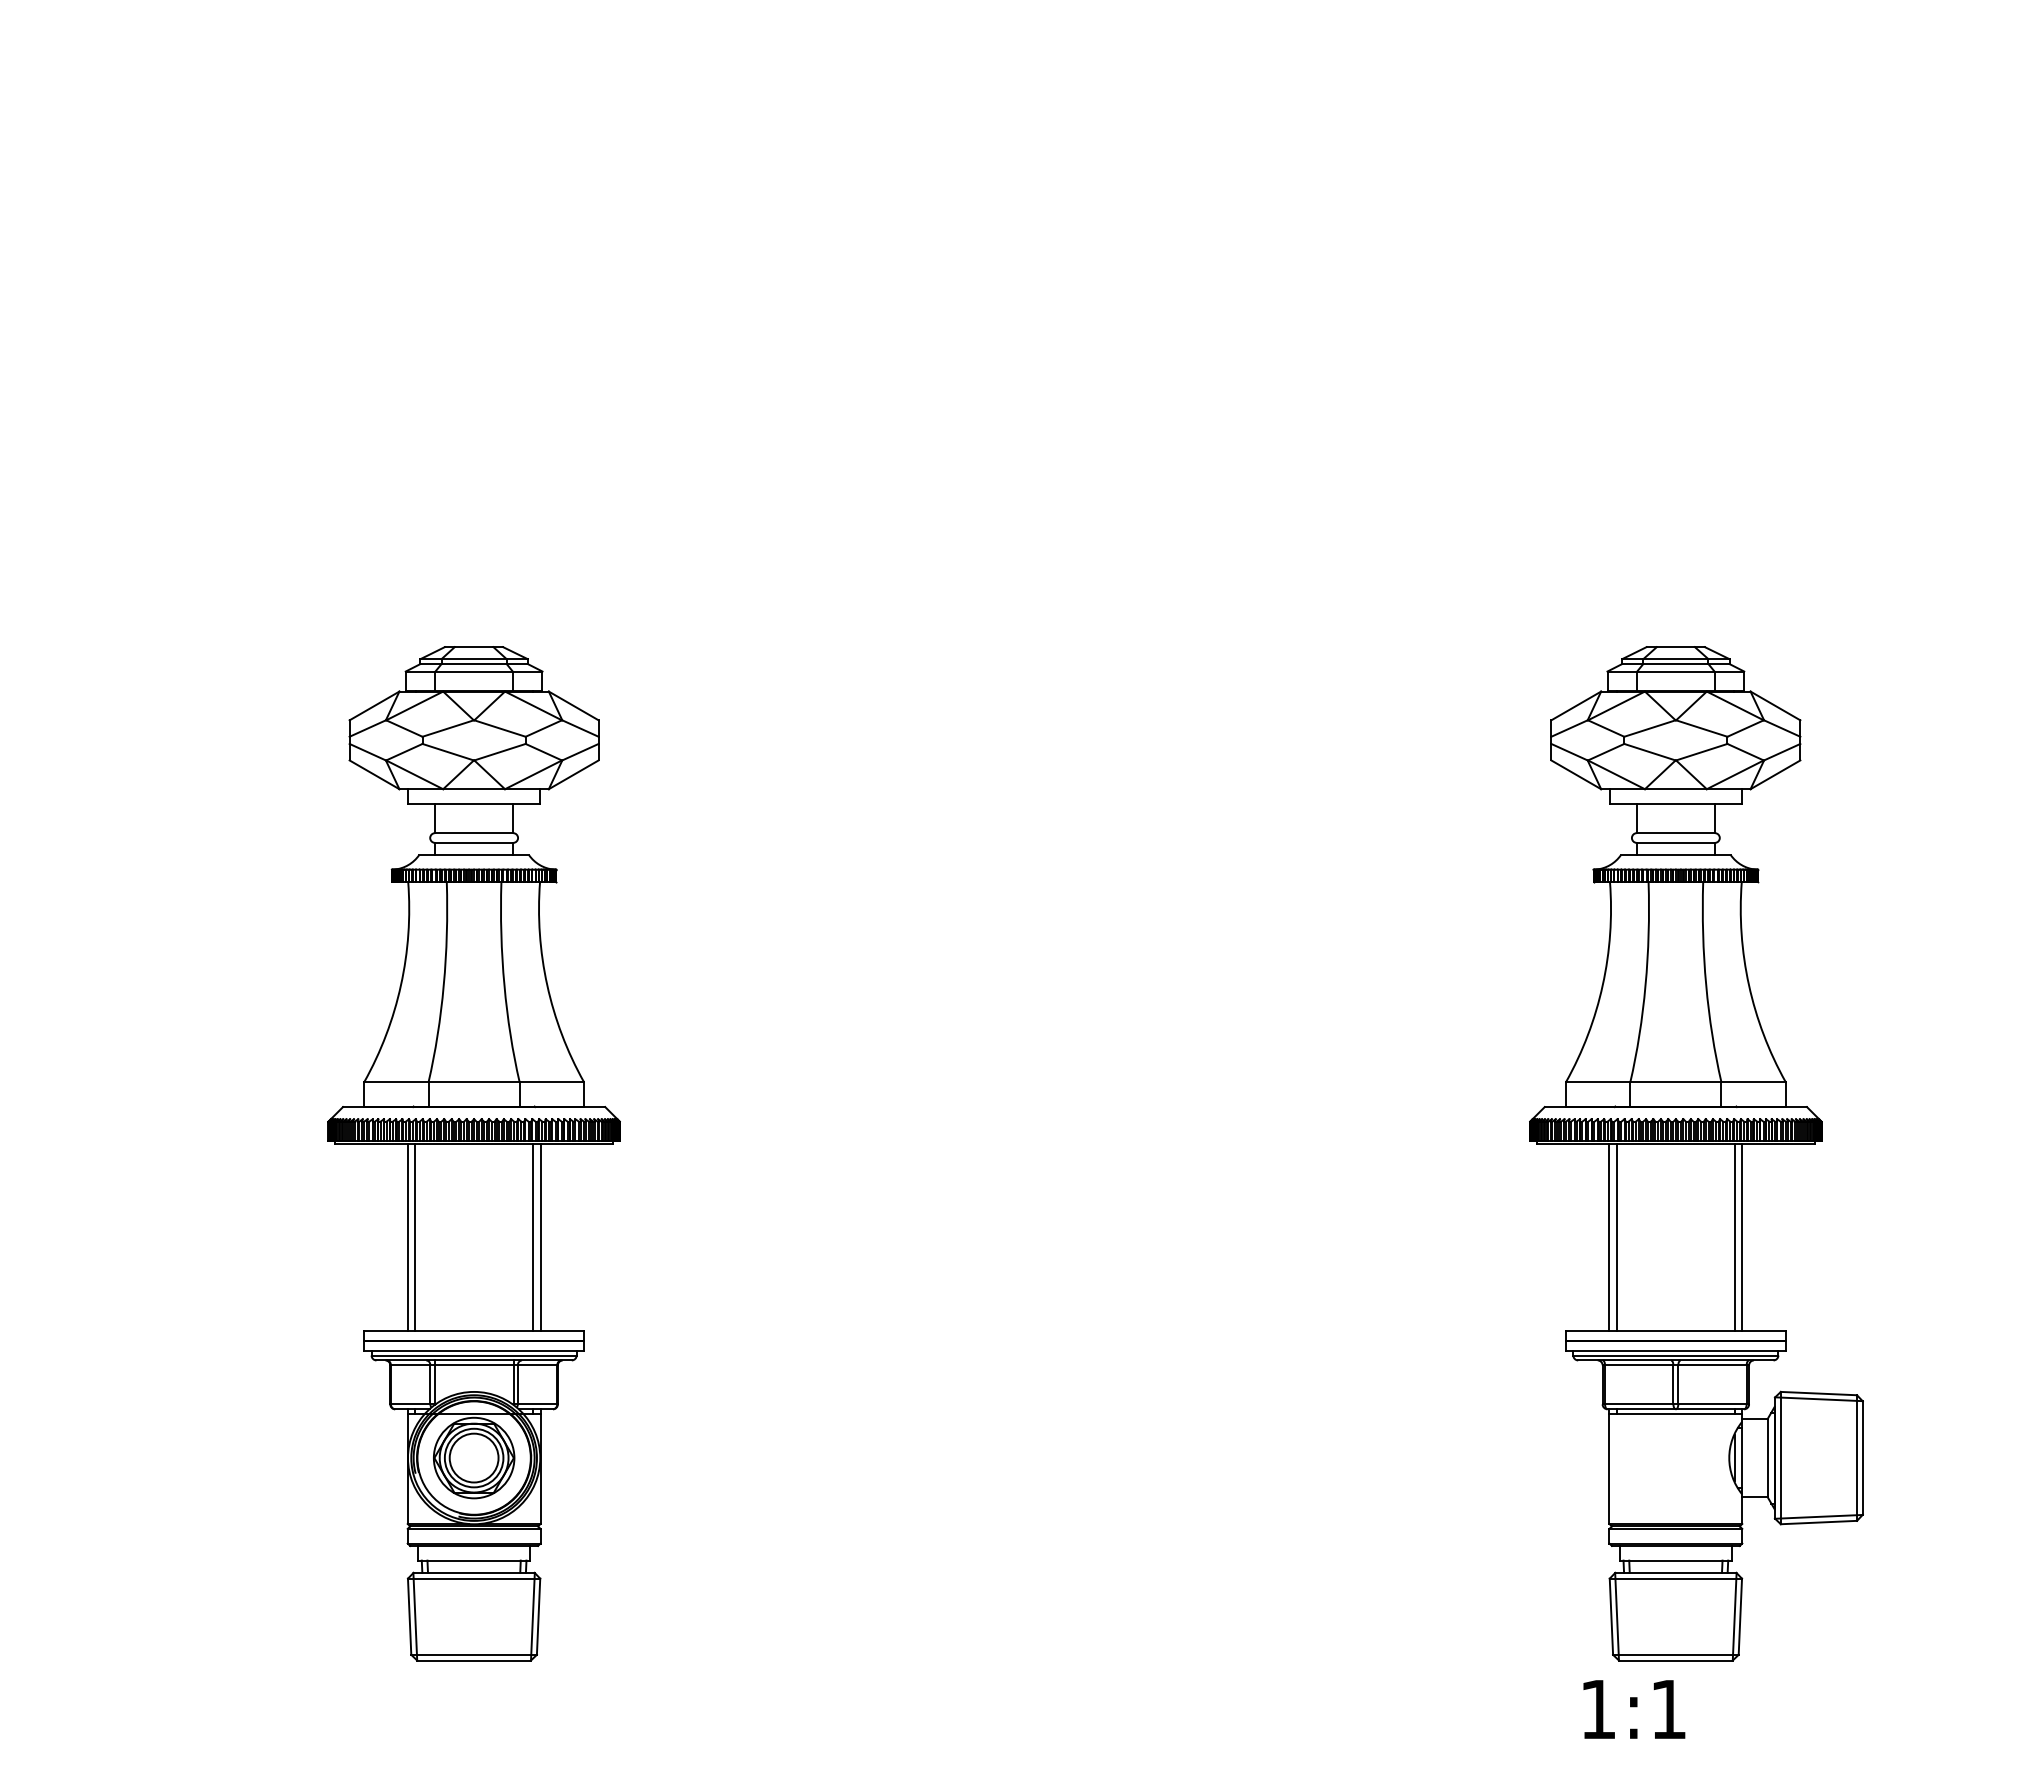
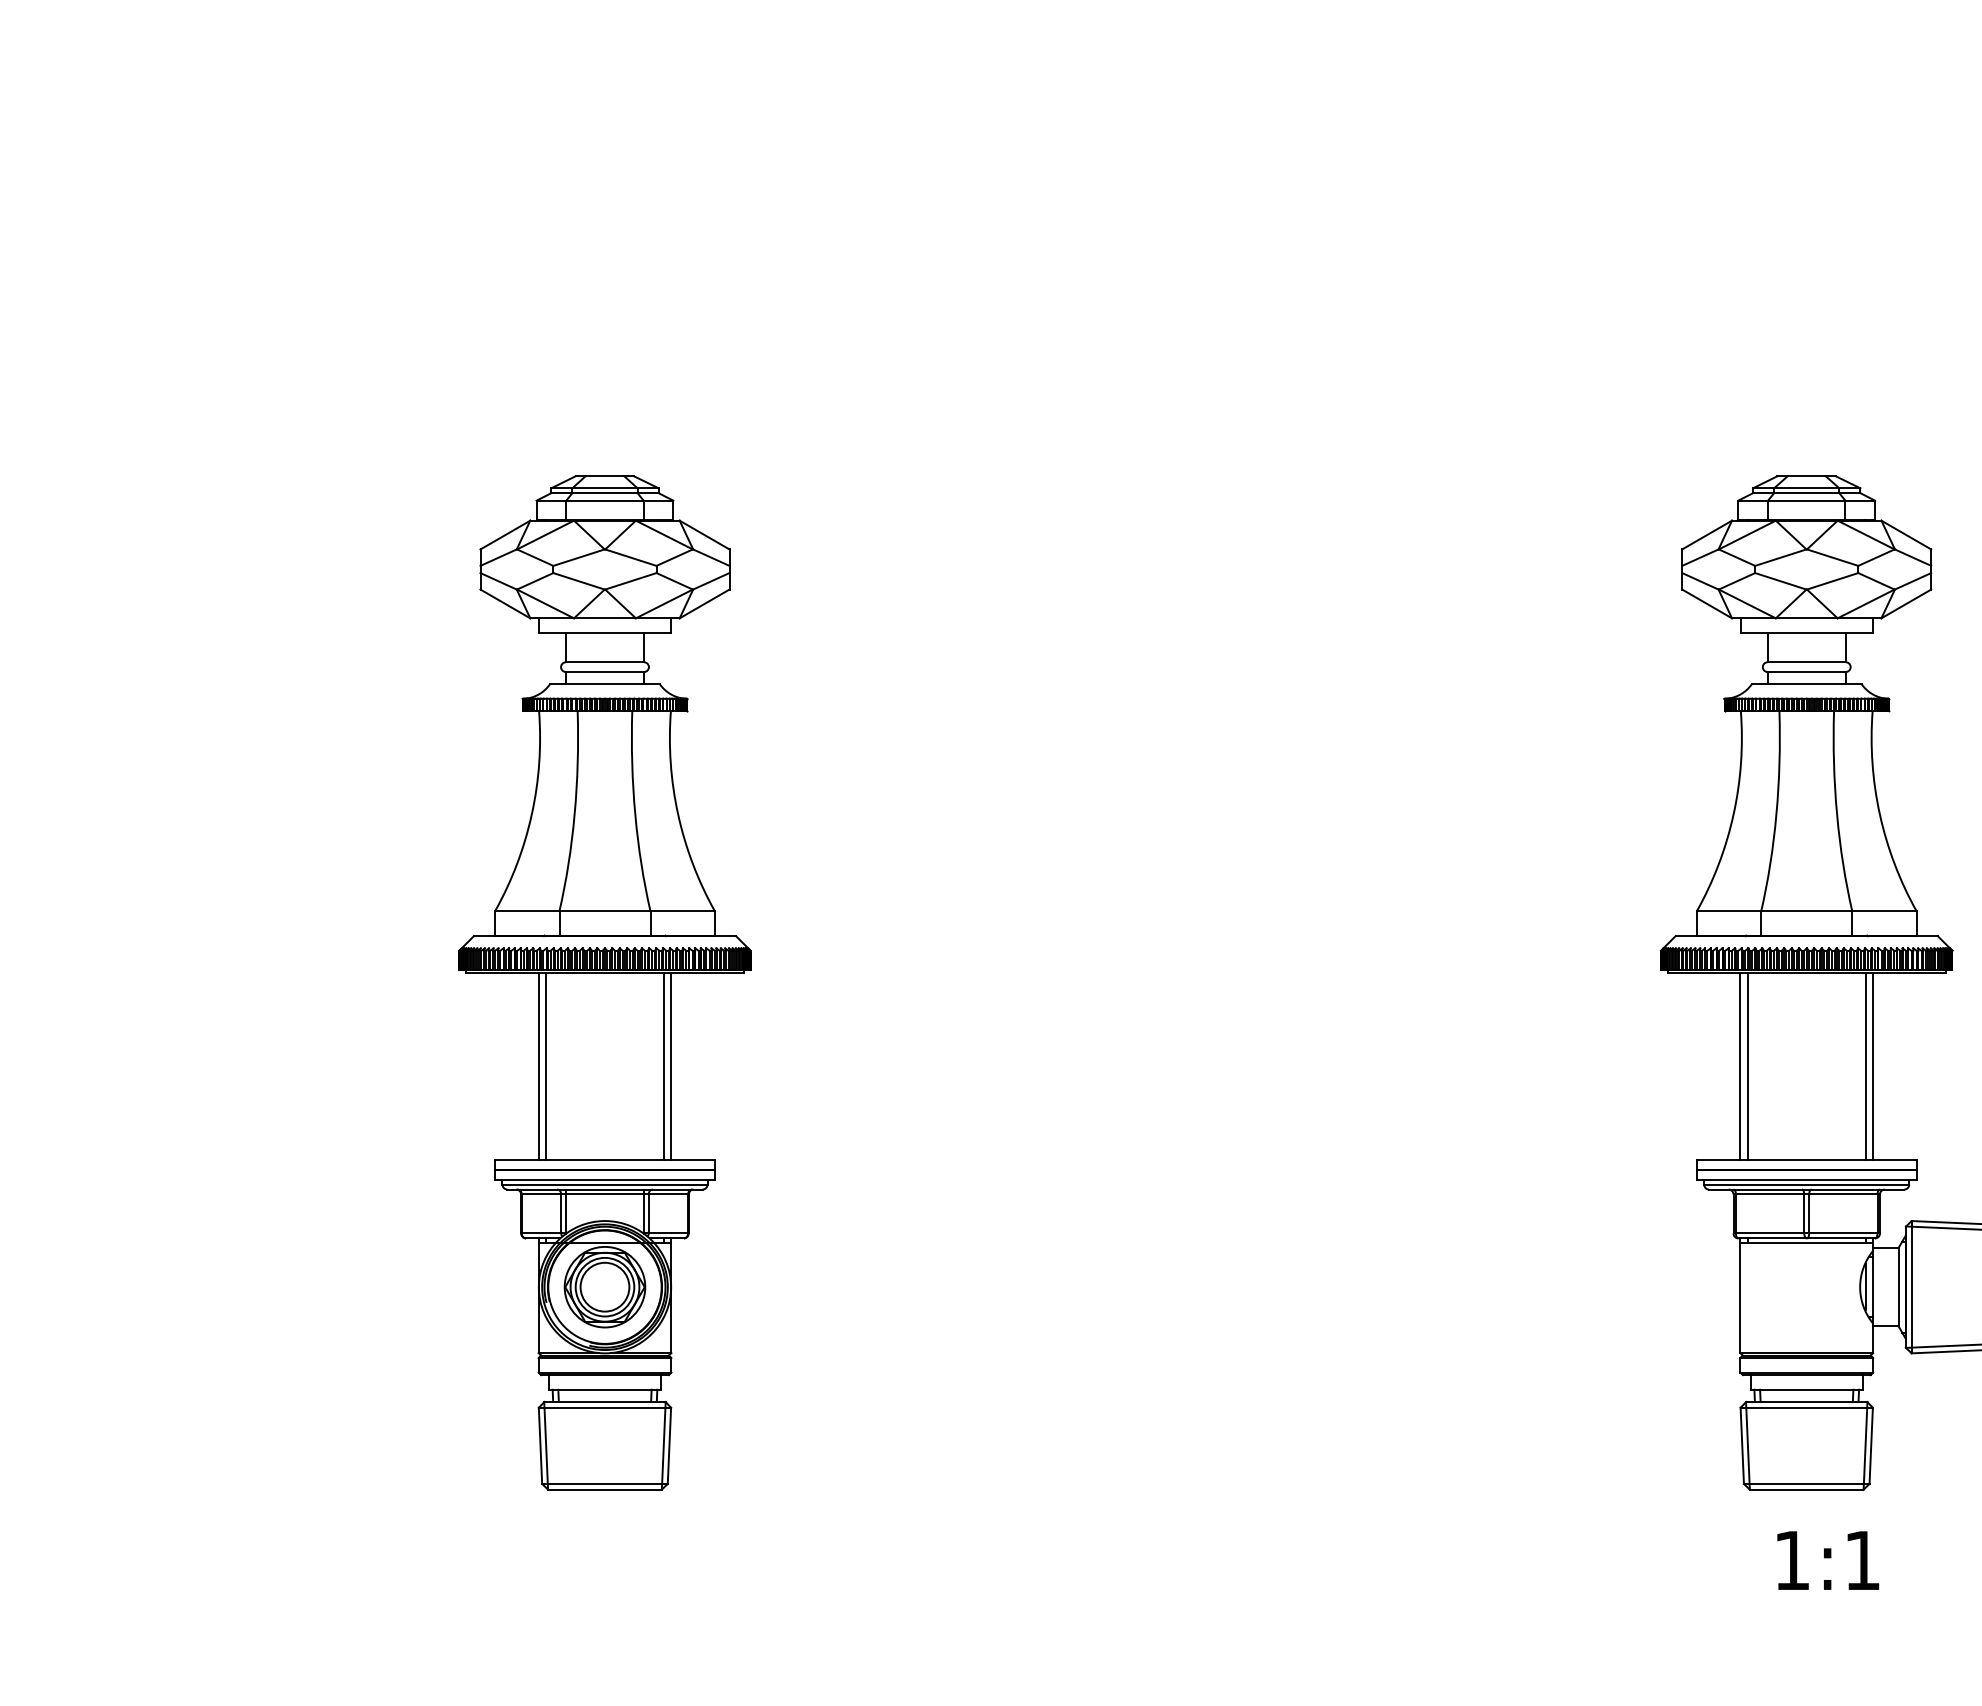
text: (1634, 1709) -> (1828, 1560), moved

